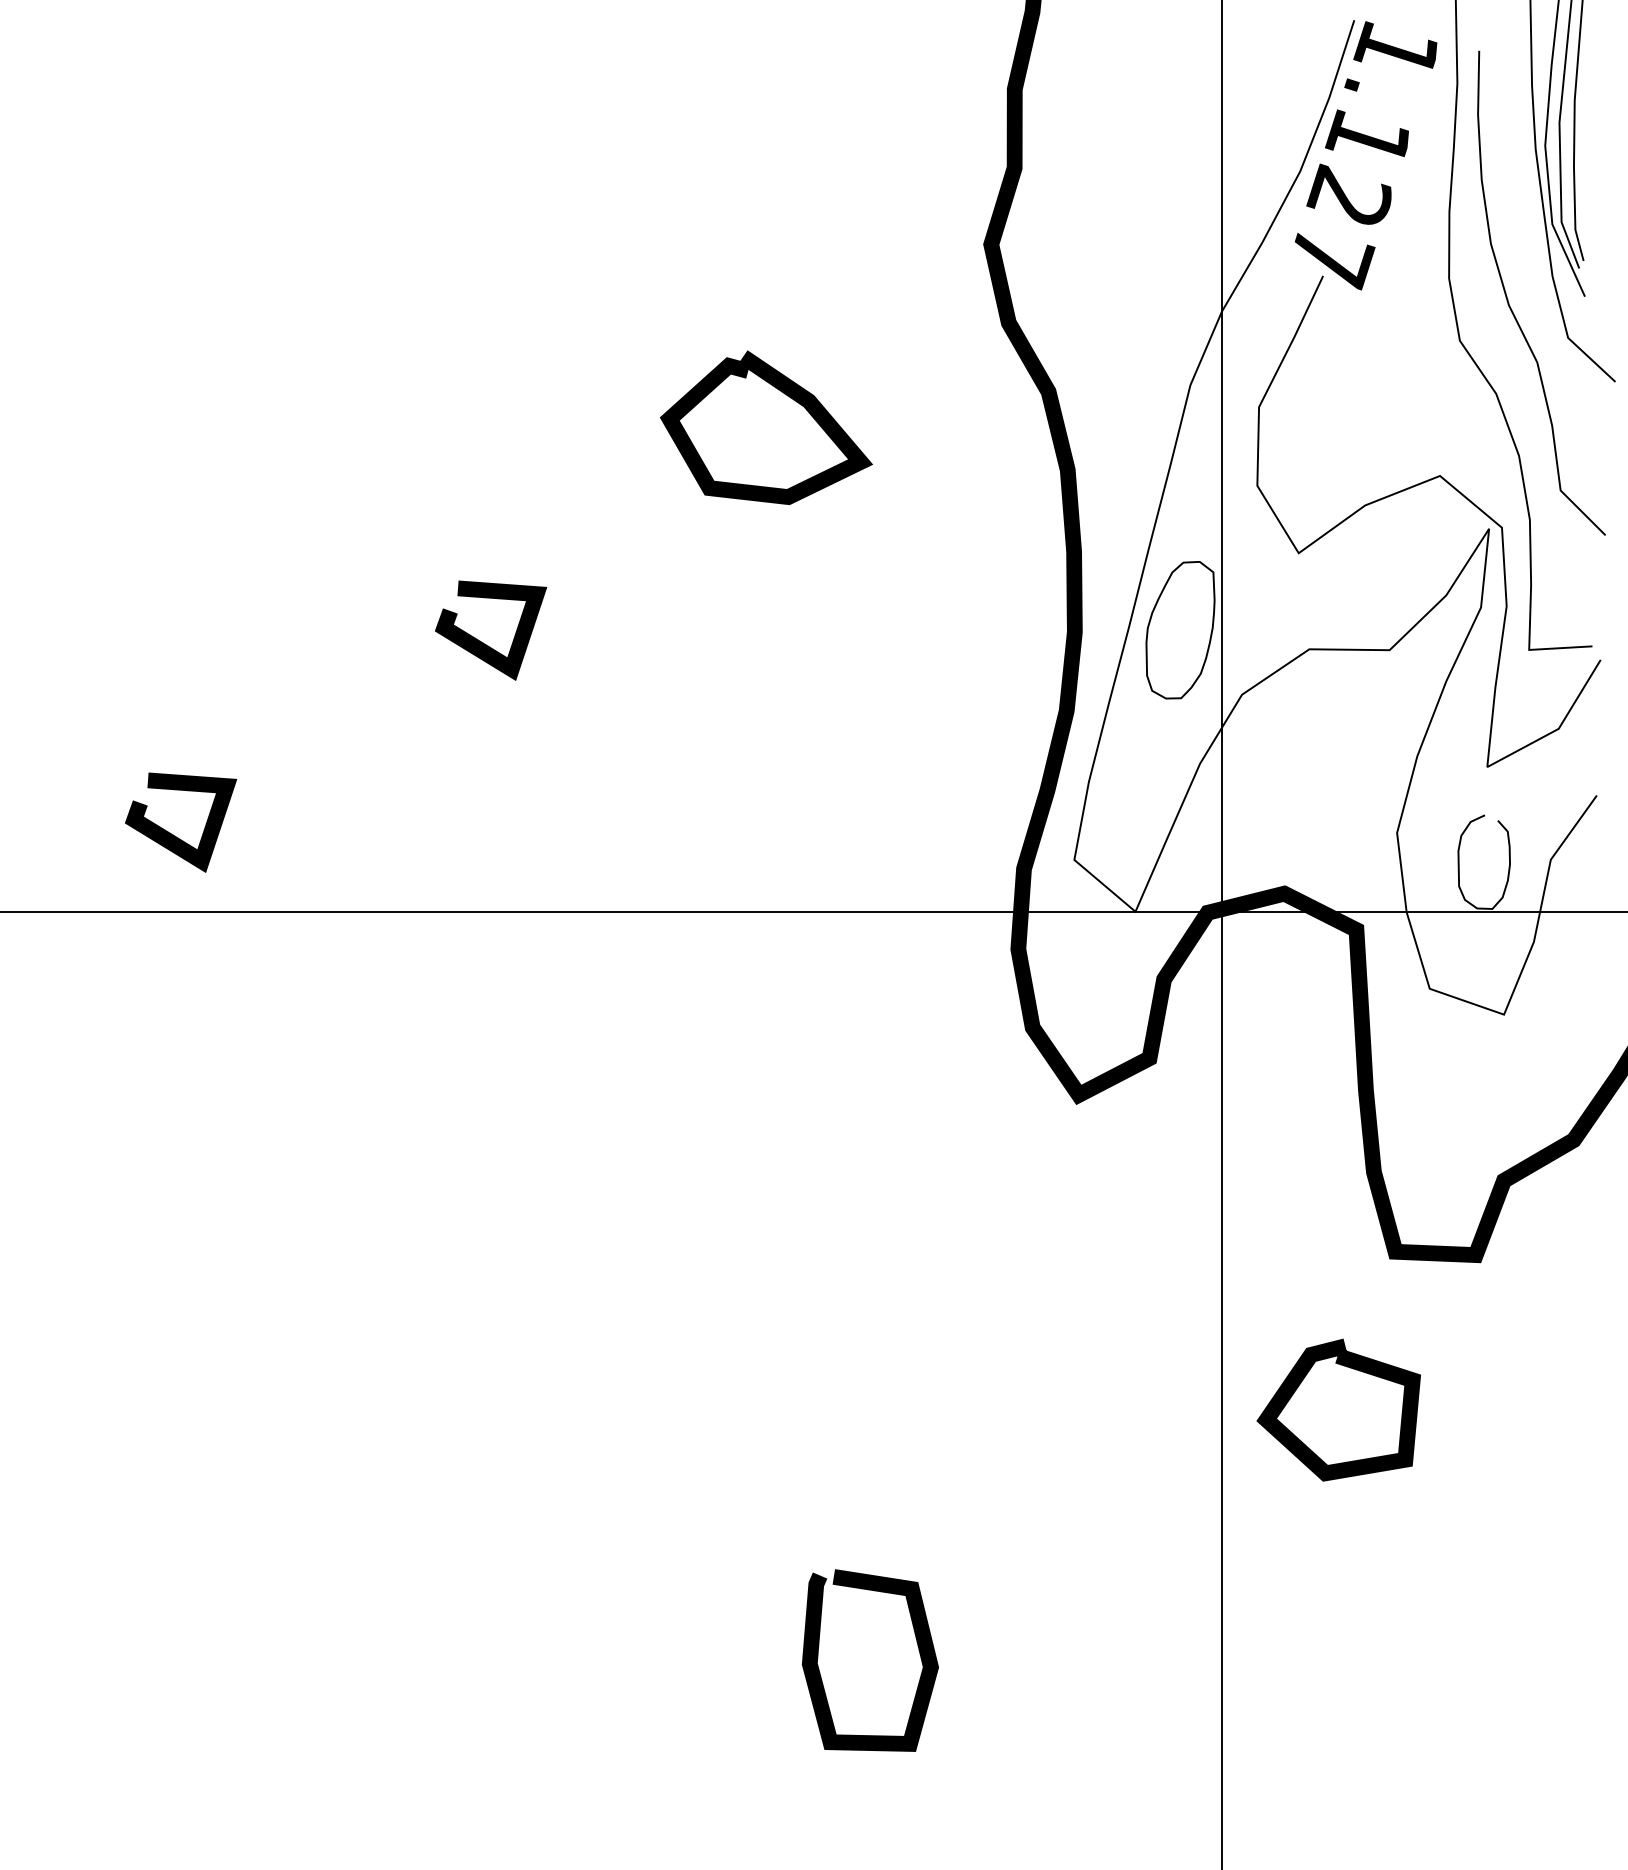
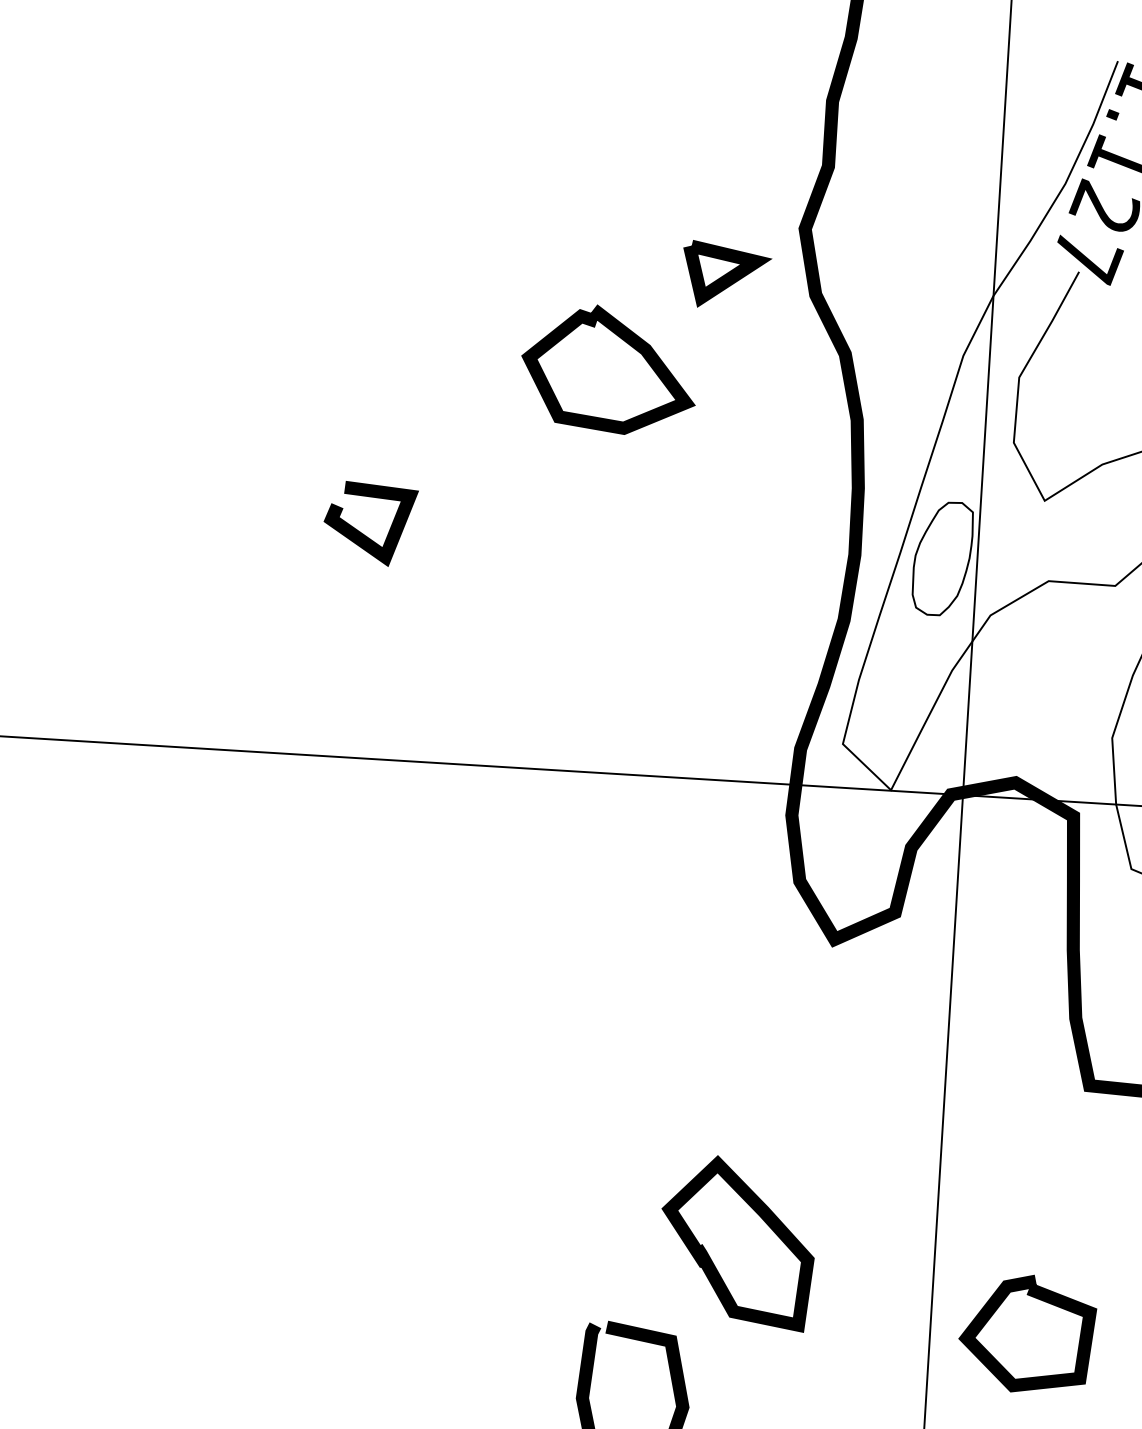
line: (900, 306) -> (726, 275), added
line: (173, 834) -> (96, 677), removed
curve: (1350, 1368) -> (1039, 1299), moved
curve: (953, 1485) -> (710, 1257), added

